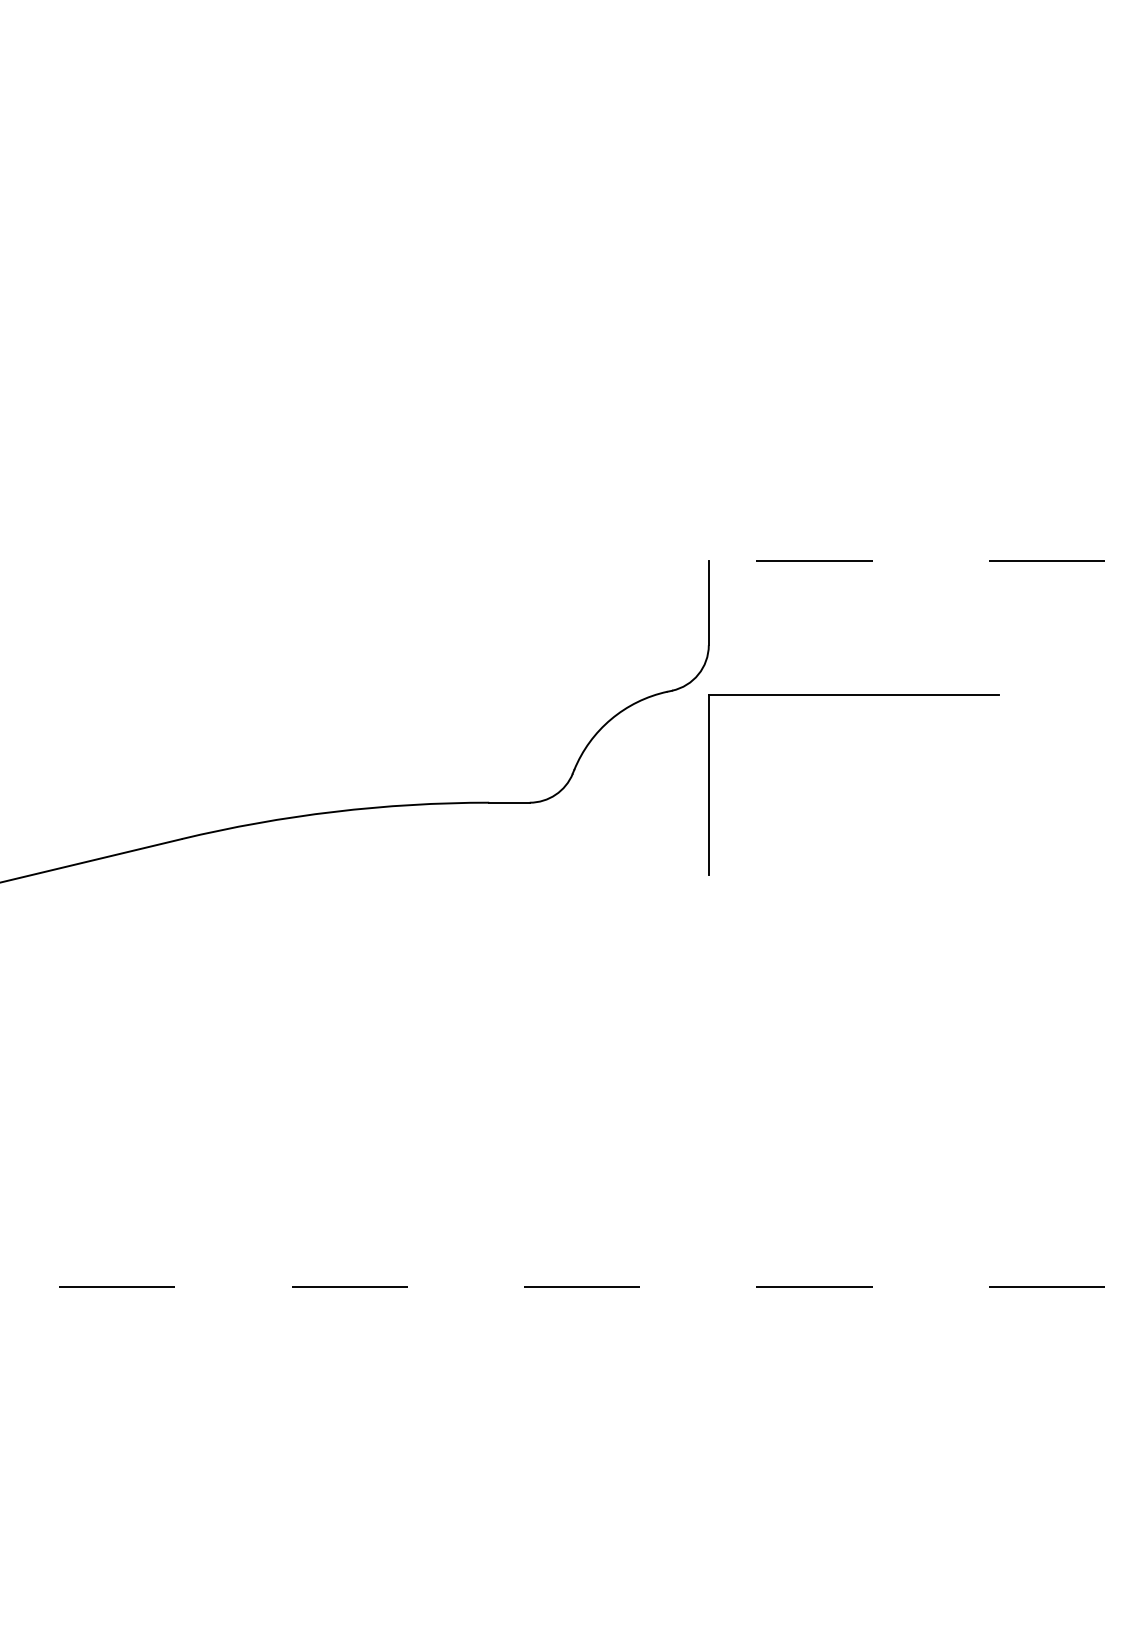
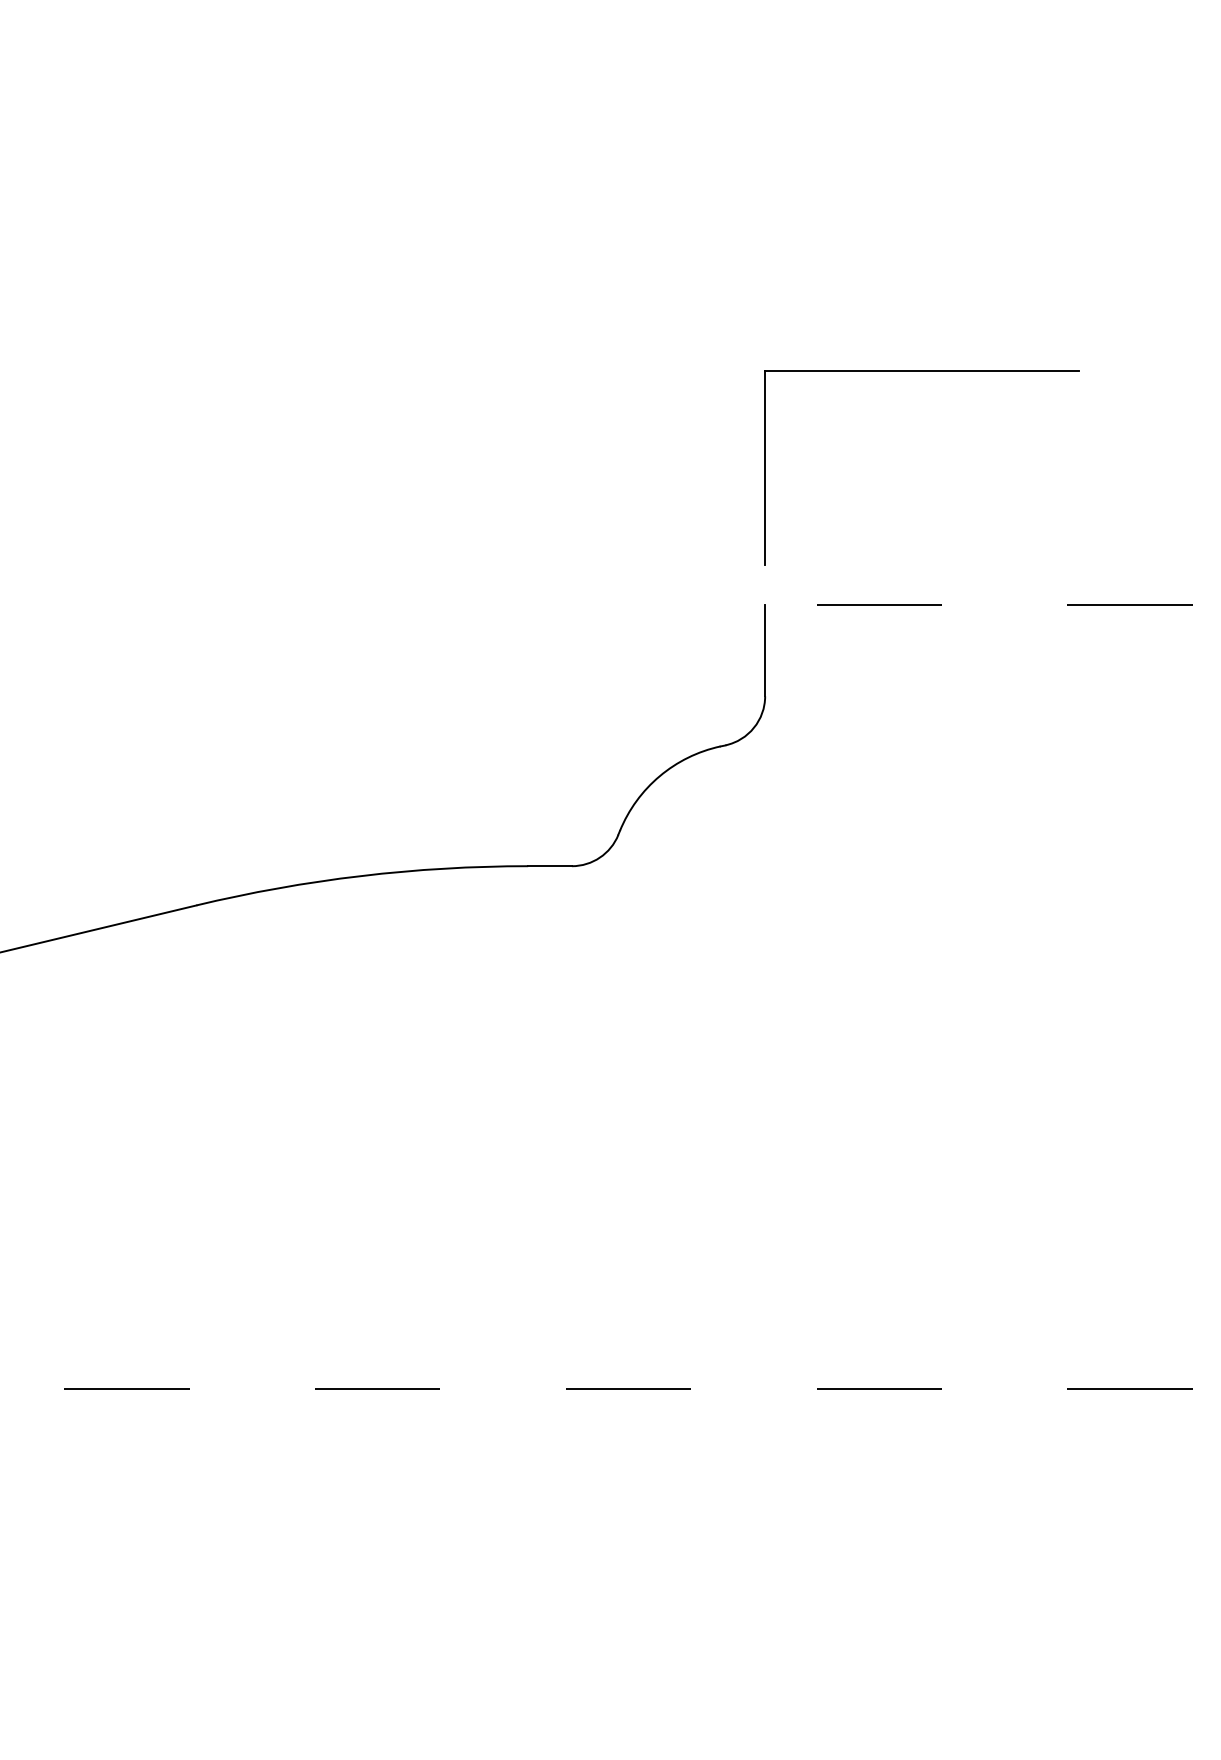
part: (853, 695) -> (921, 371), moved

